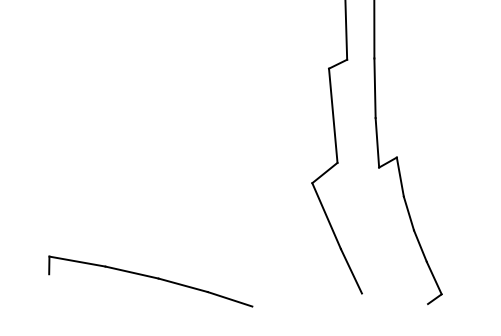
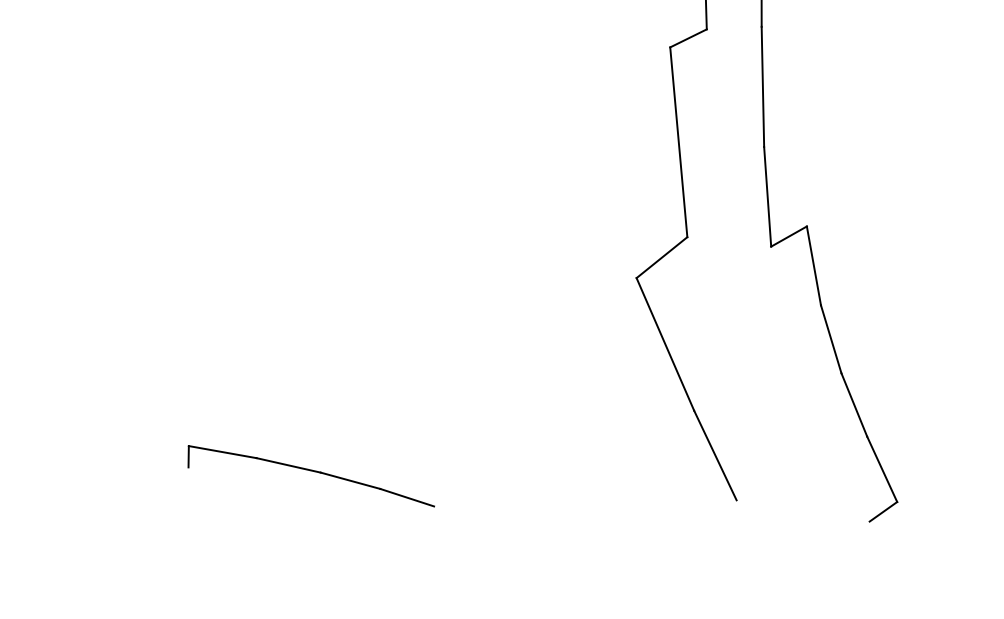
part: (150, 281) -> (310, 476), size x0.6

